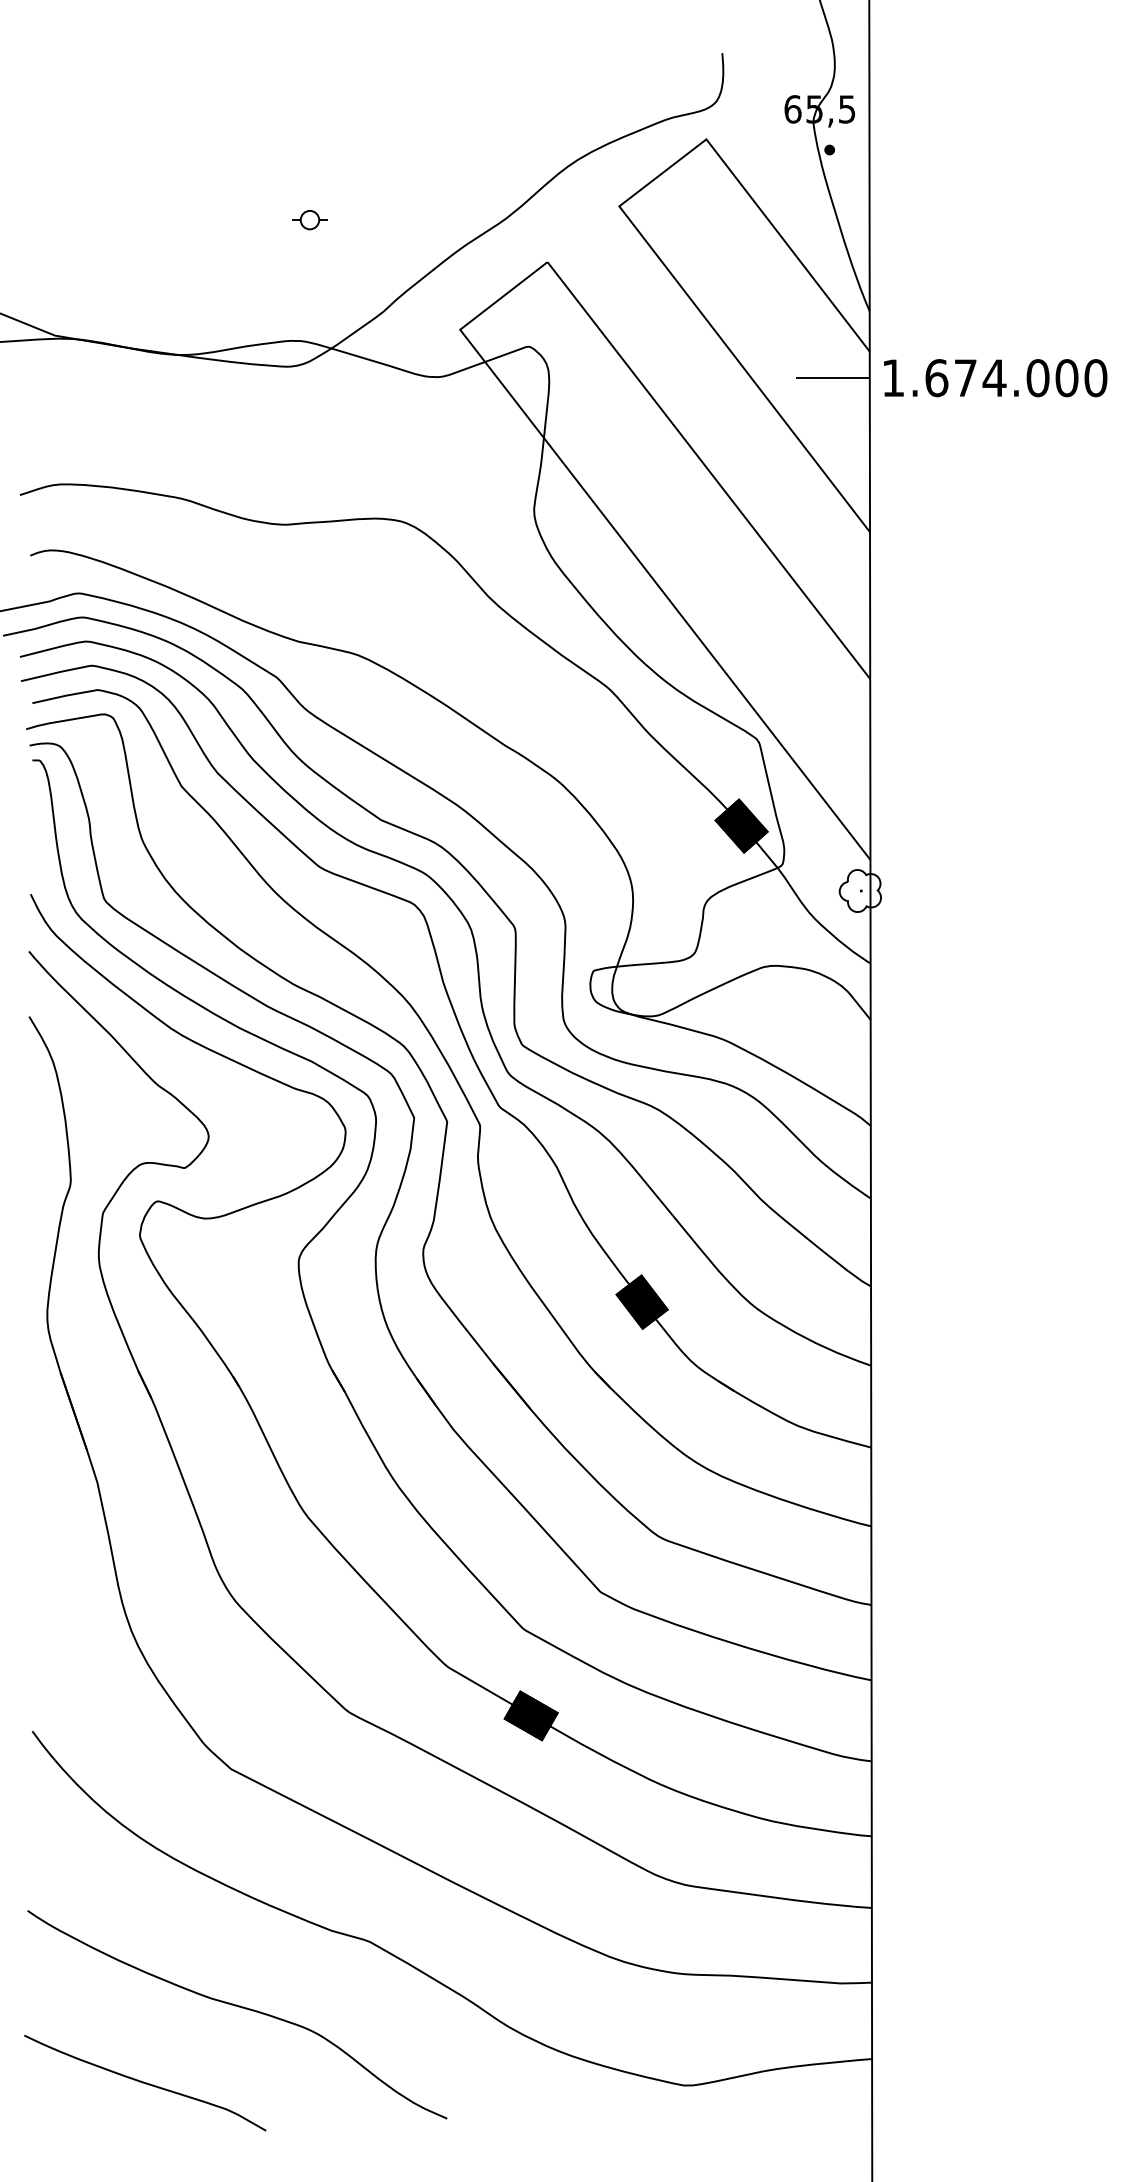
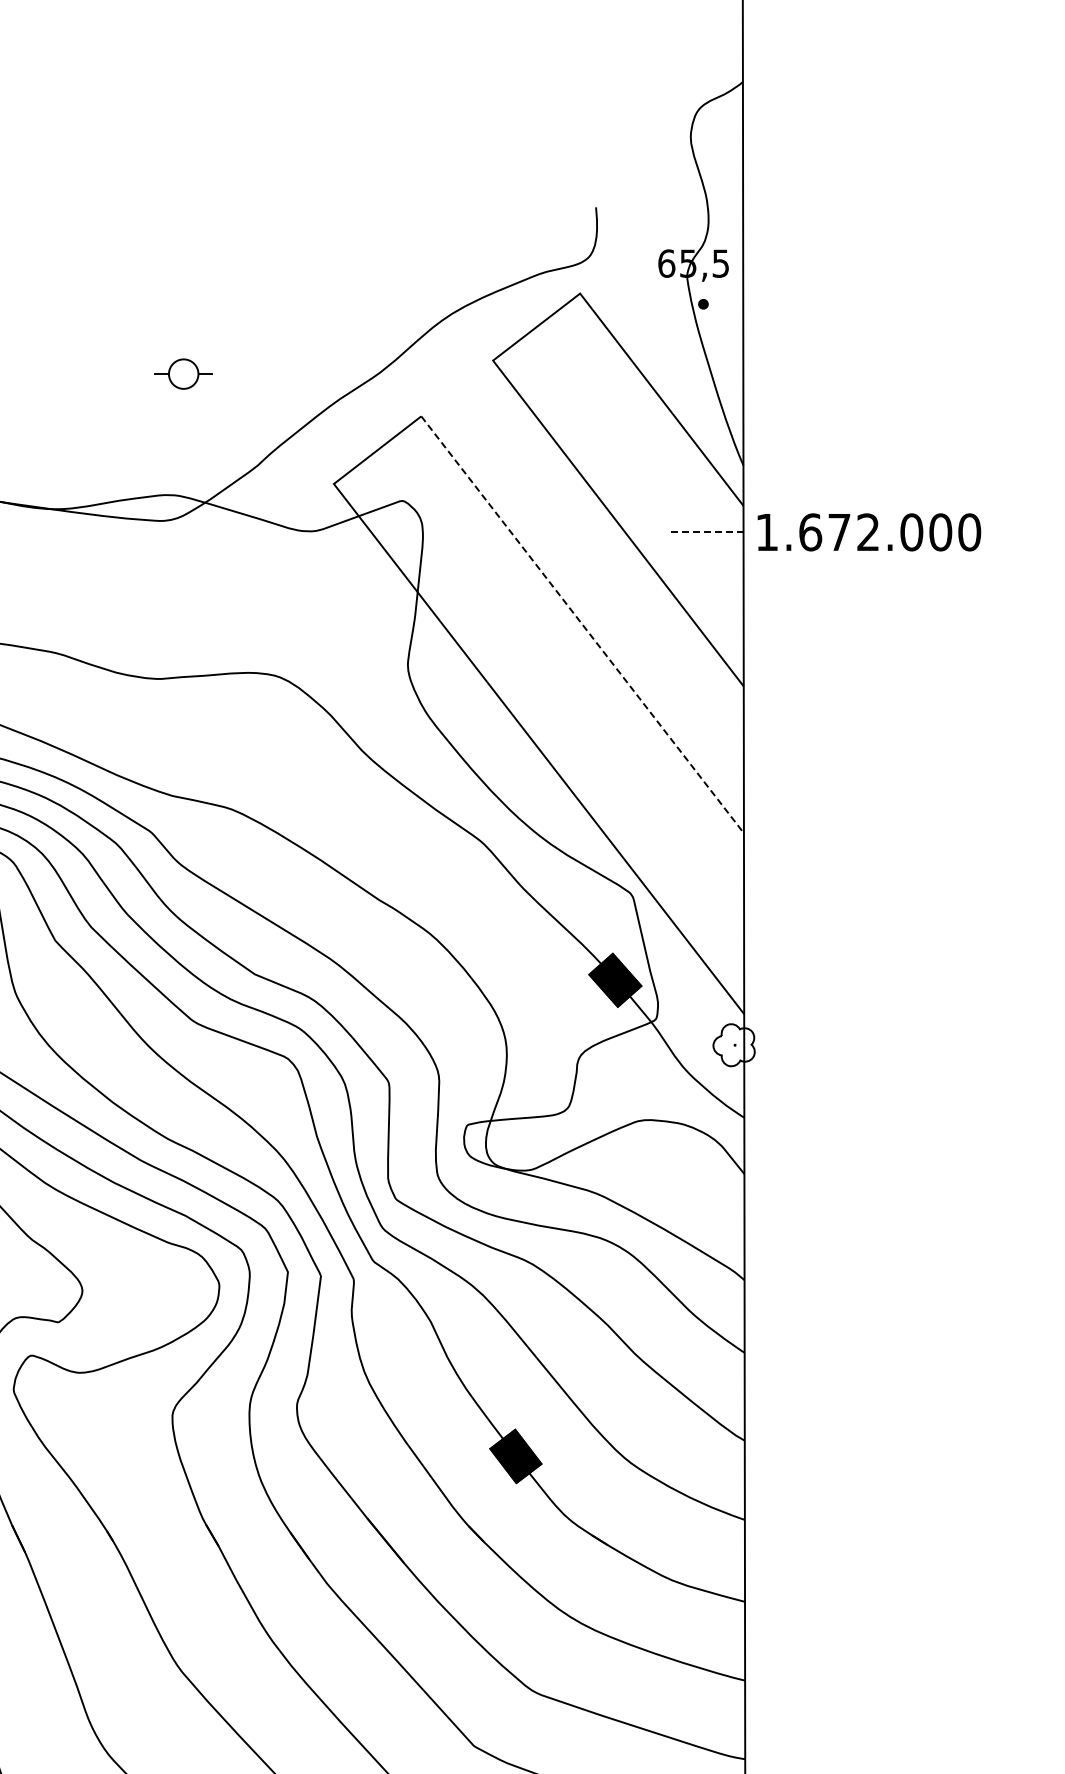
part: (309, 220) -> (183, 374), size x1.6
text: (994, 377) -> (868, 531), 1.674.000 -> 1.672.000
line: (832, 378) -> (706, 532), solid -> dashed
line: (708, 470) -> (582, 624), solid -> dashed

